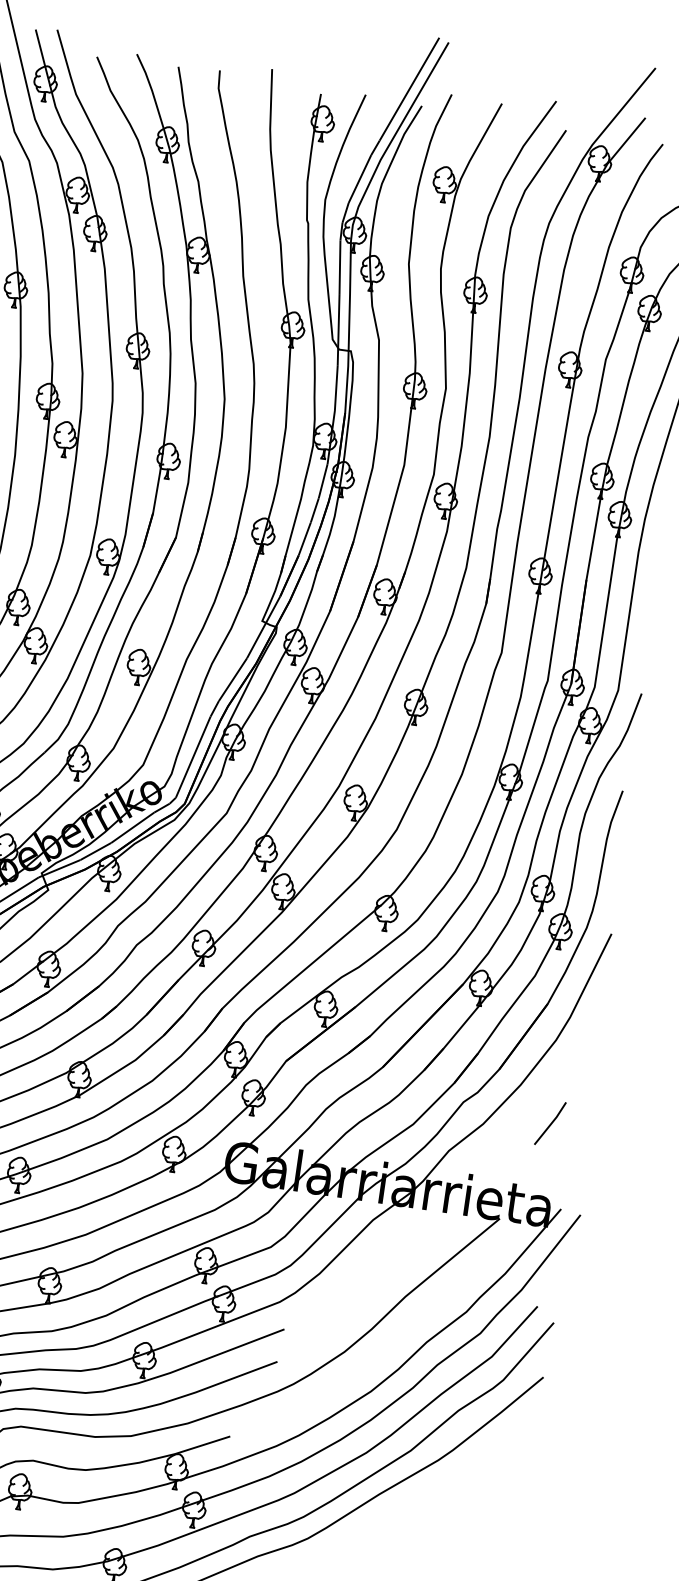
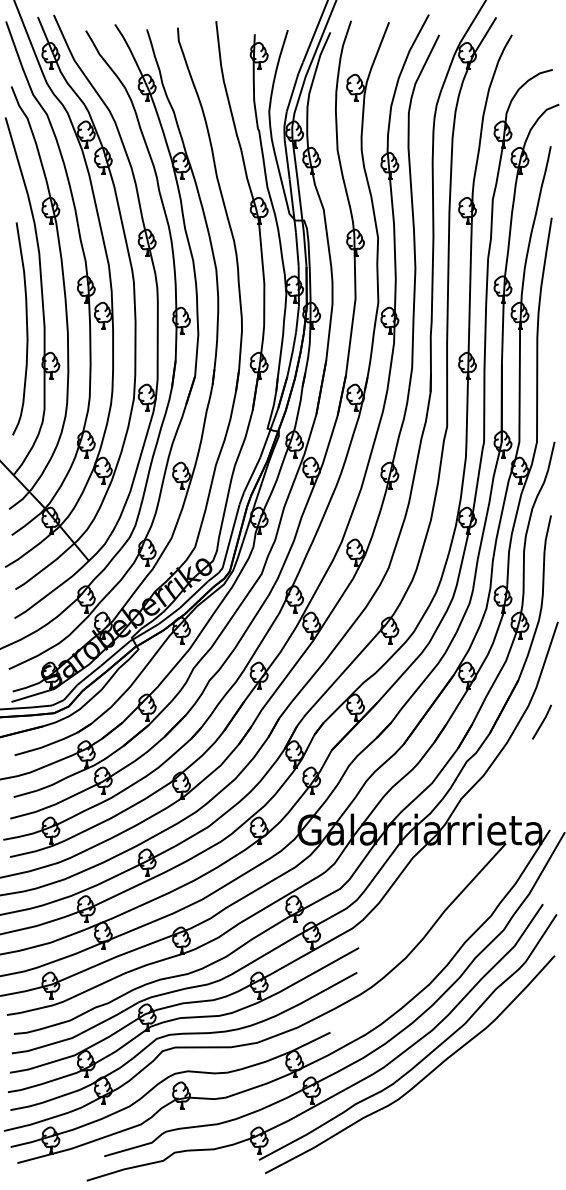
line: (551, 1122) -> (542, 721), moved

